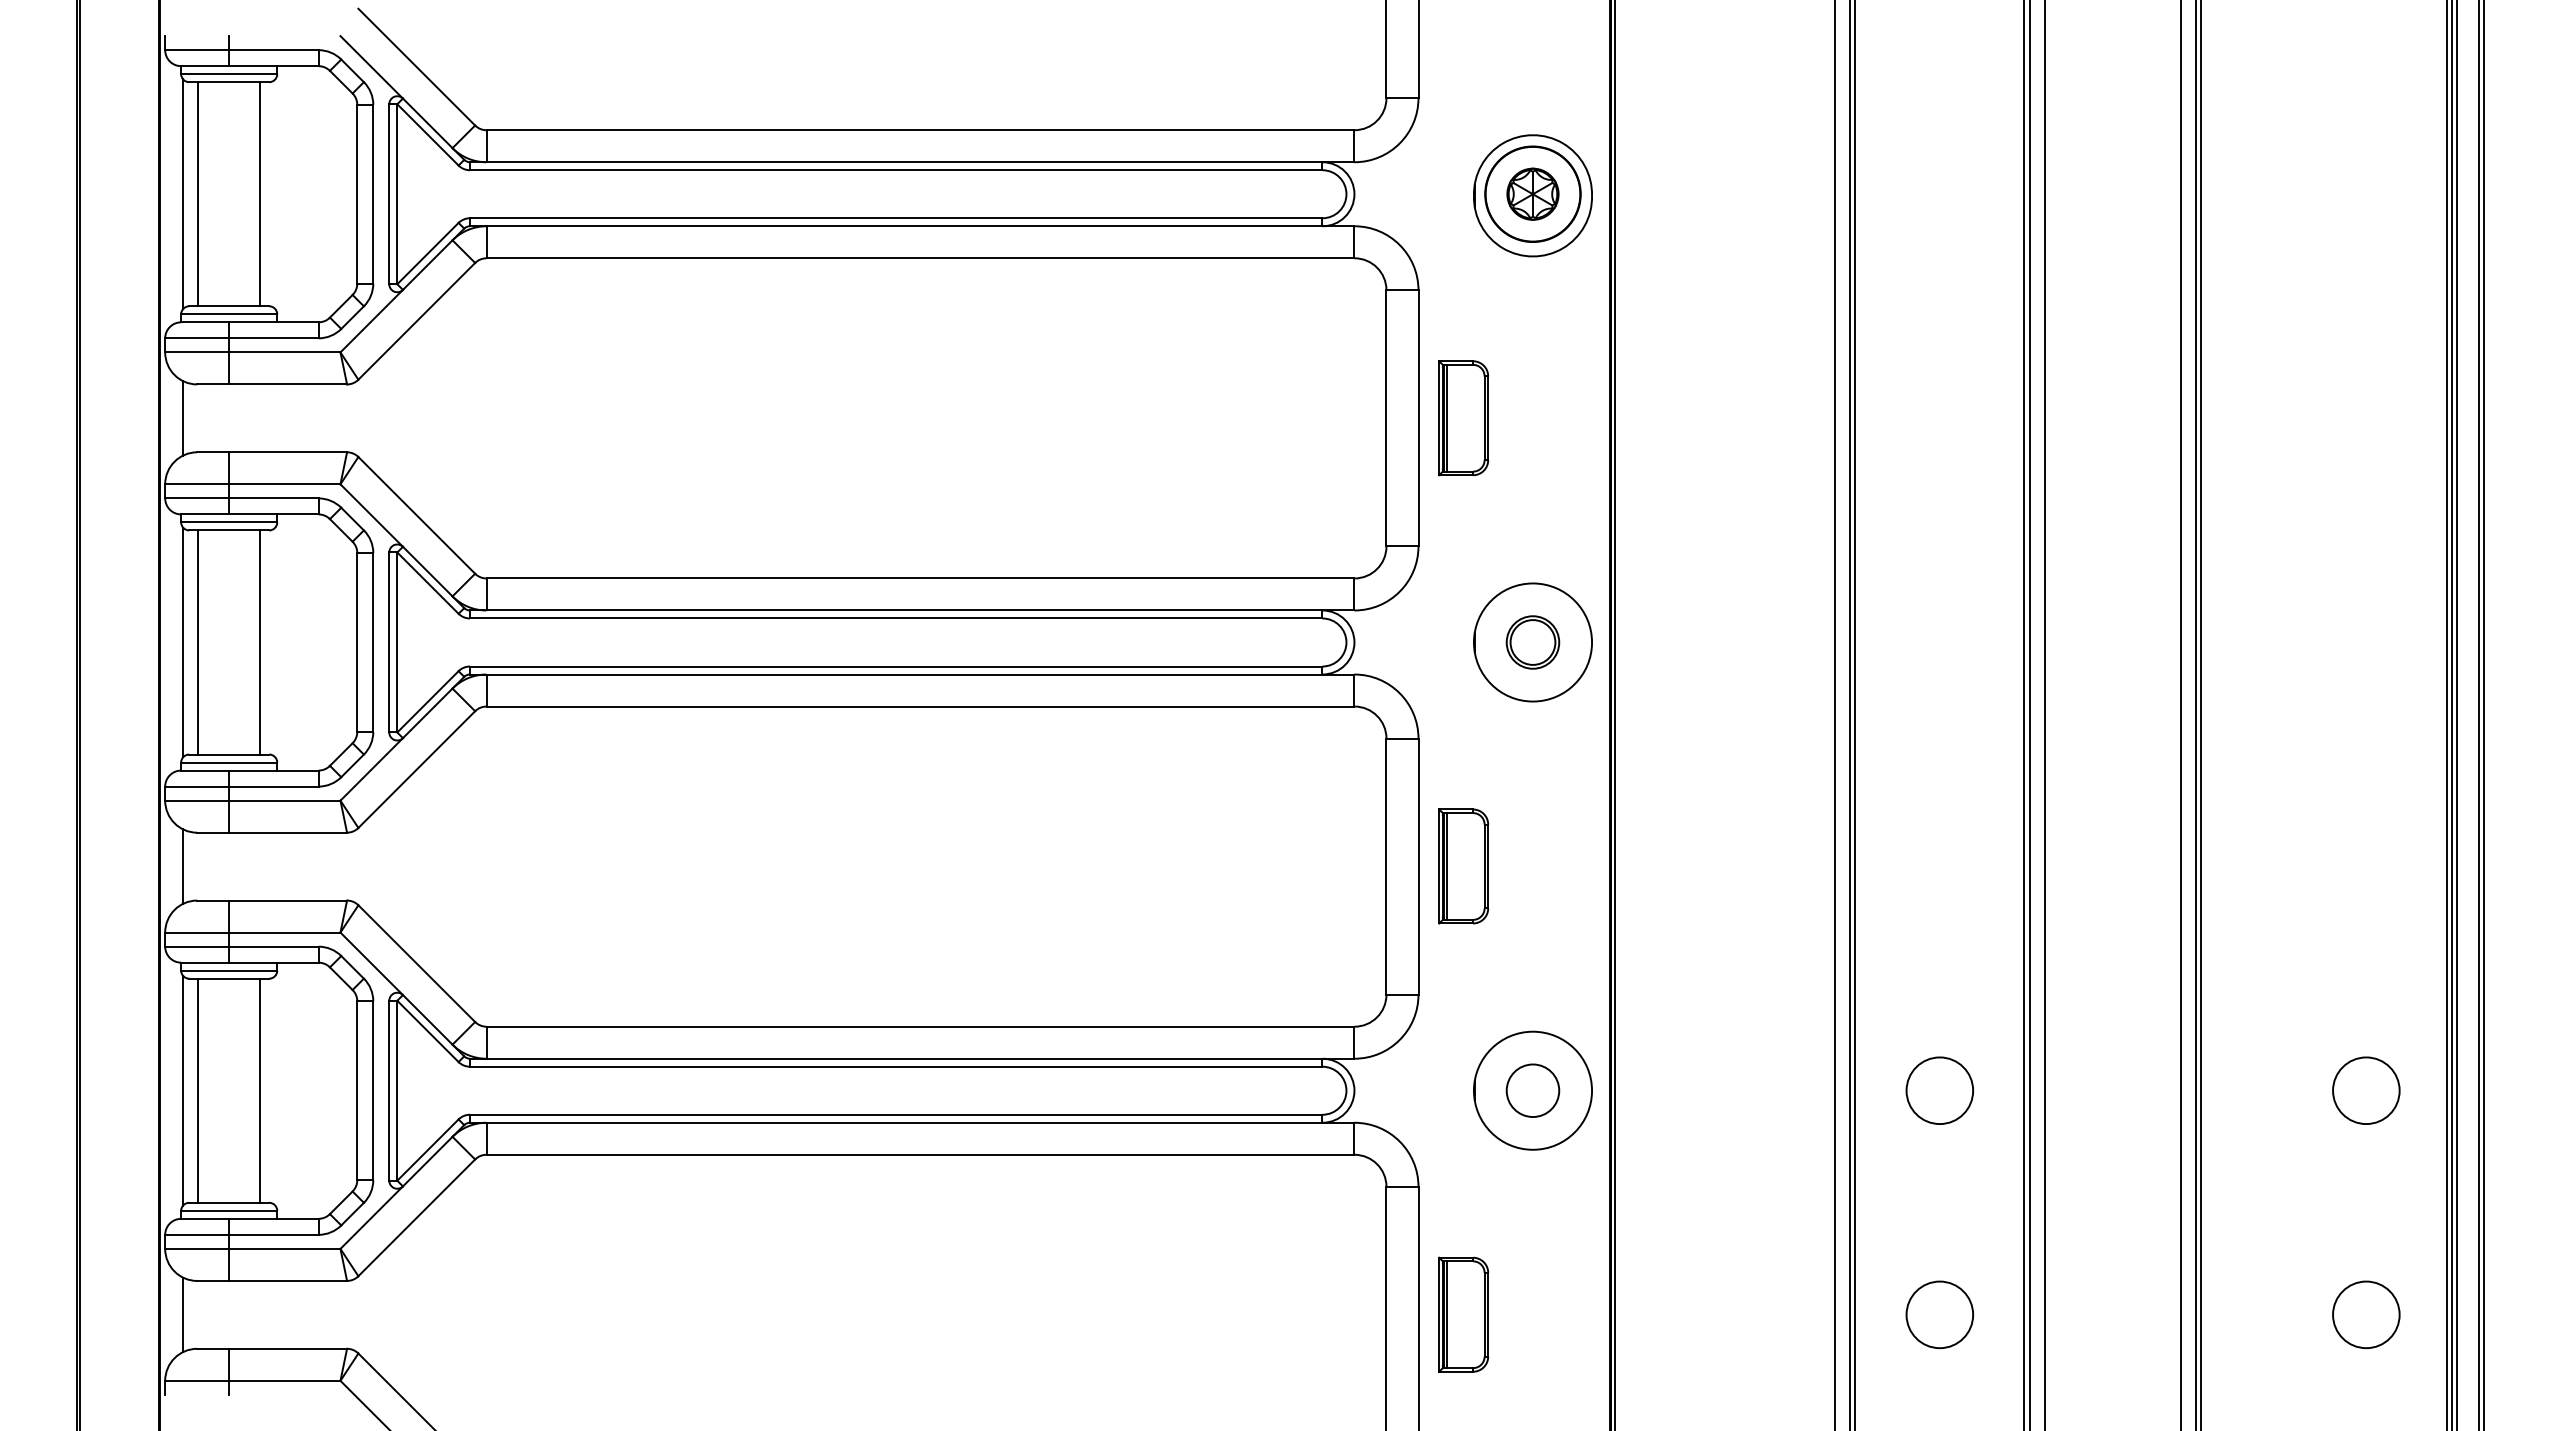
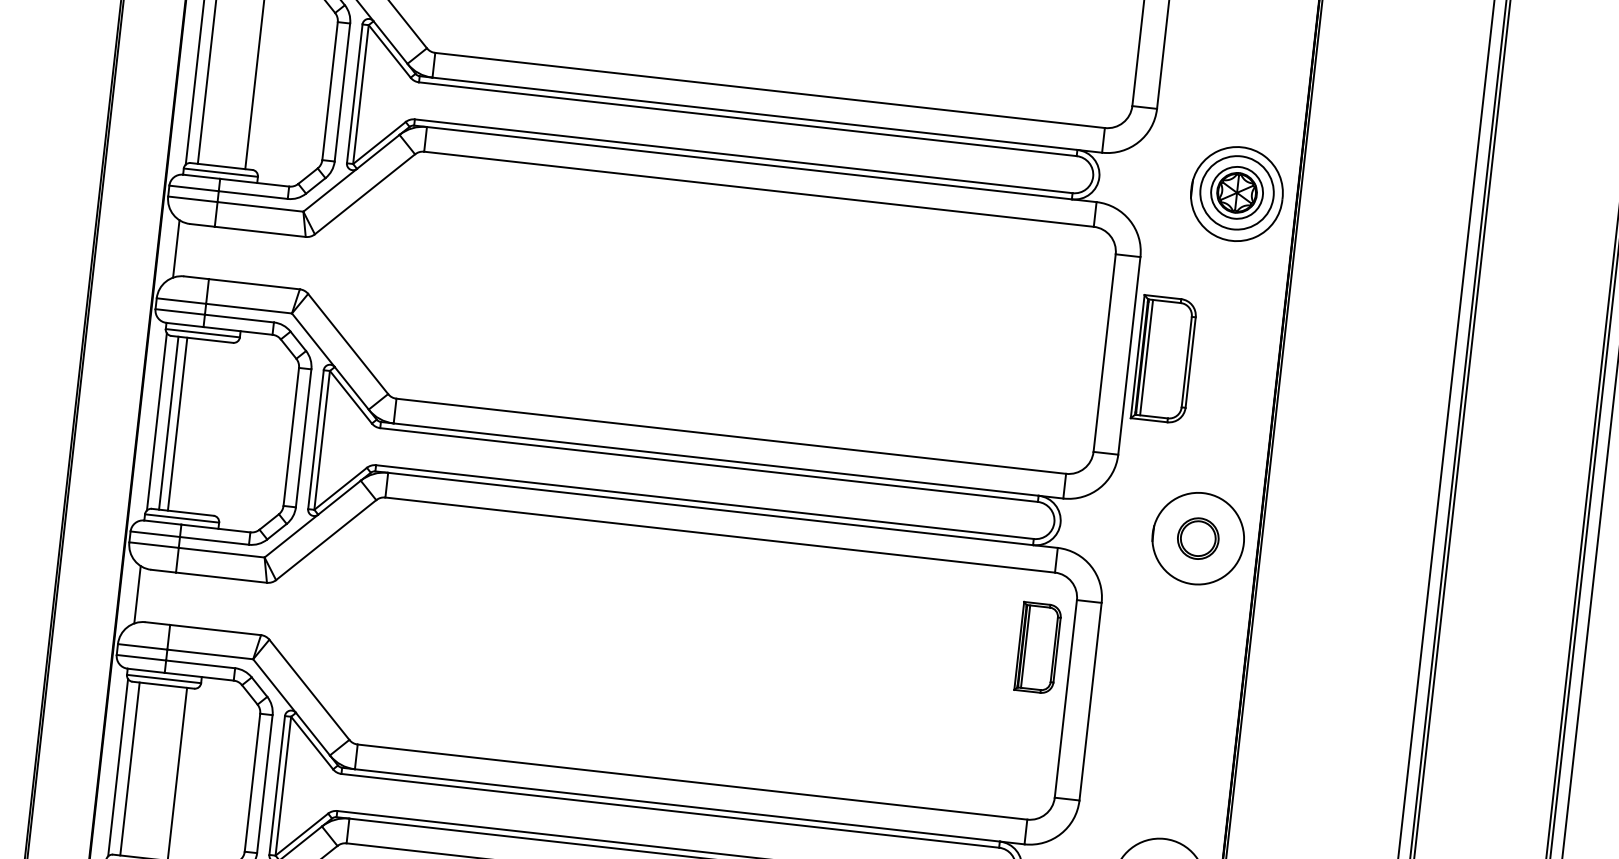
circle: (1532, 194) -> (1236, 193), size x0.7
part: (1463, 418) -> (1164, 359), size x1.4
line: (259, 642) -> (177, 424), moved
part: (1463, 866) -> (1038, 648), moved

